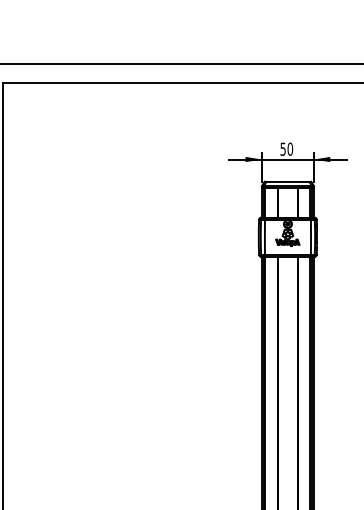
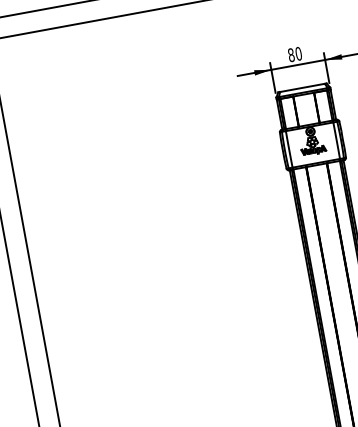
text: (282, 148) -> (290, 54), 50 -> 80

